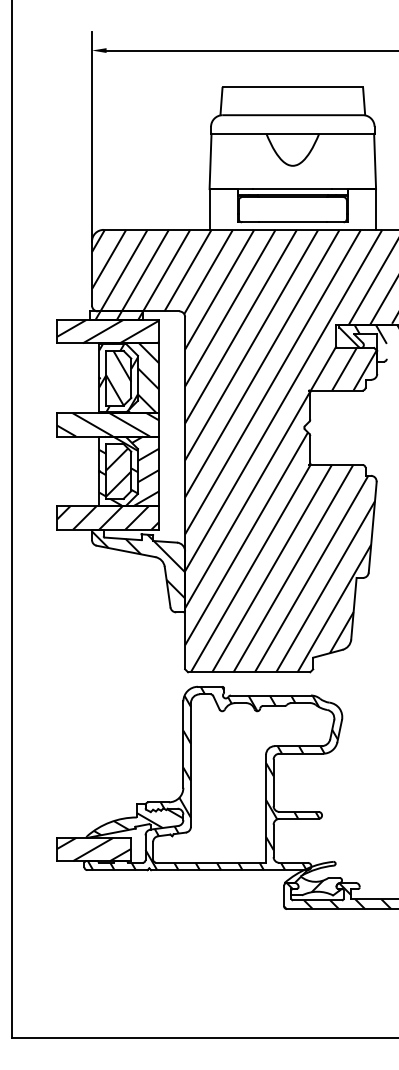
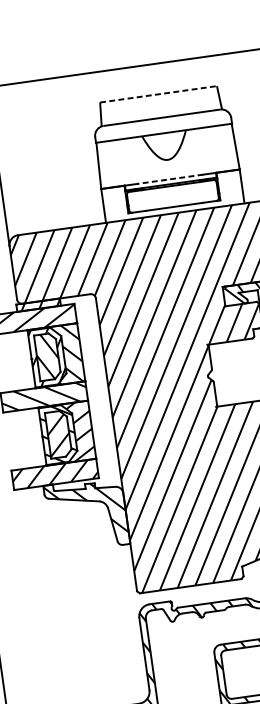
line: (293, 87) -> (159, 94), solid -> dashed
line: (292, 189) -> (170, 179), solid -> dashed

